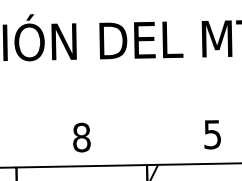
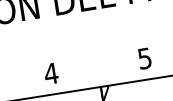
text: (81, 137) -> (51, 73), 8 -> 4

